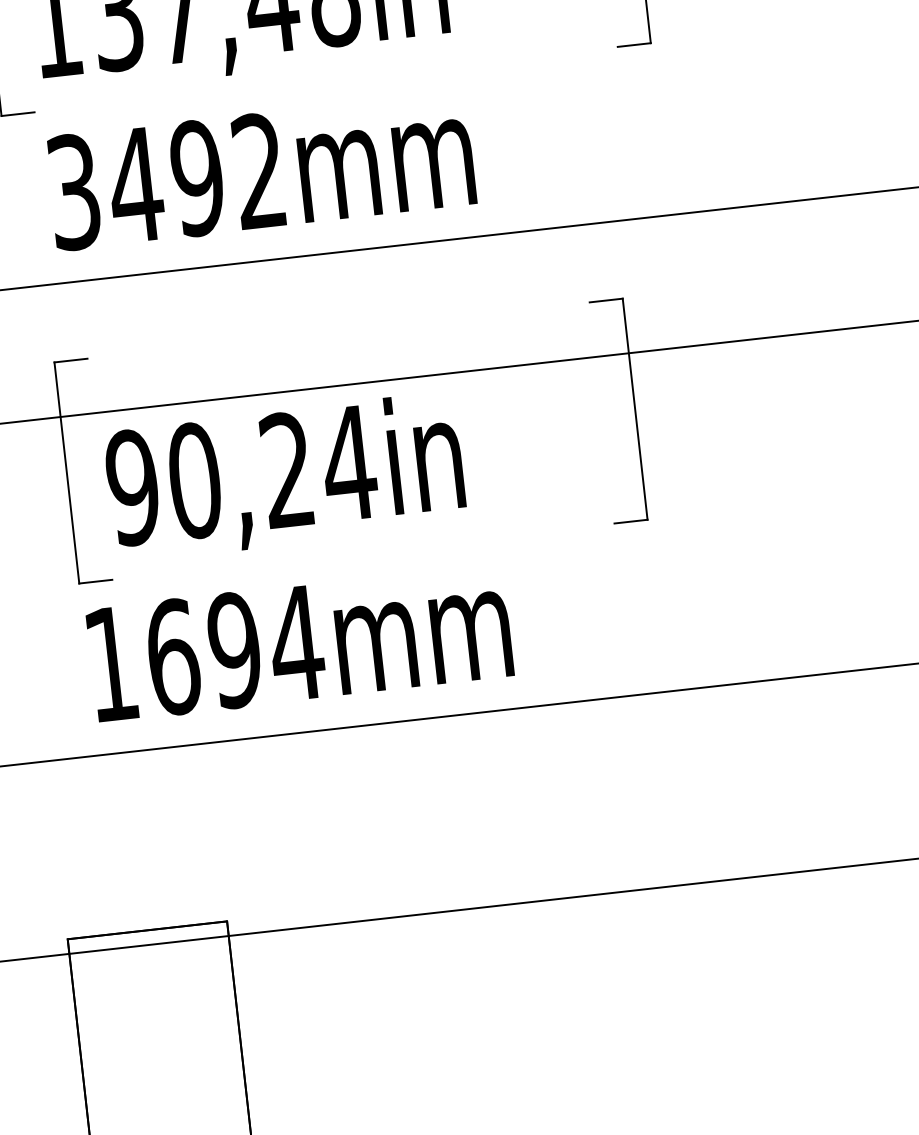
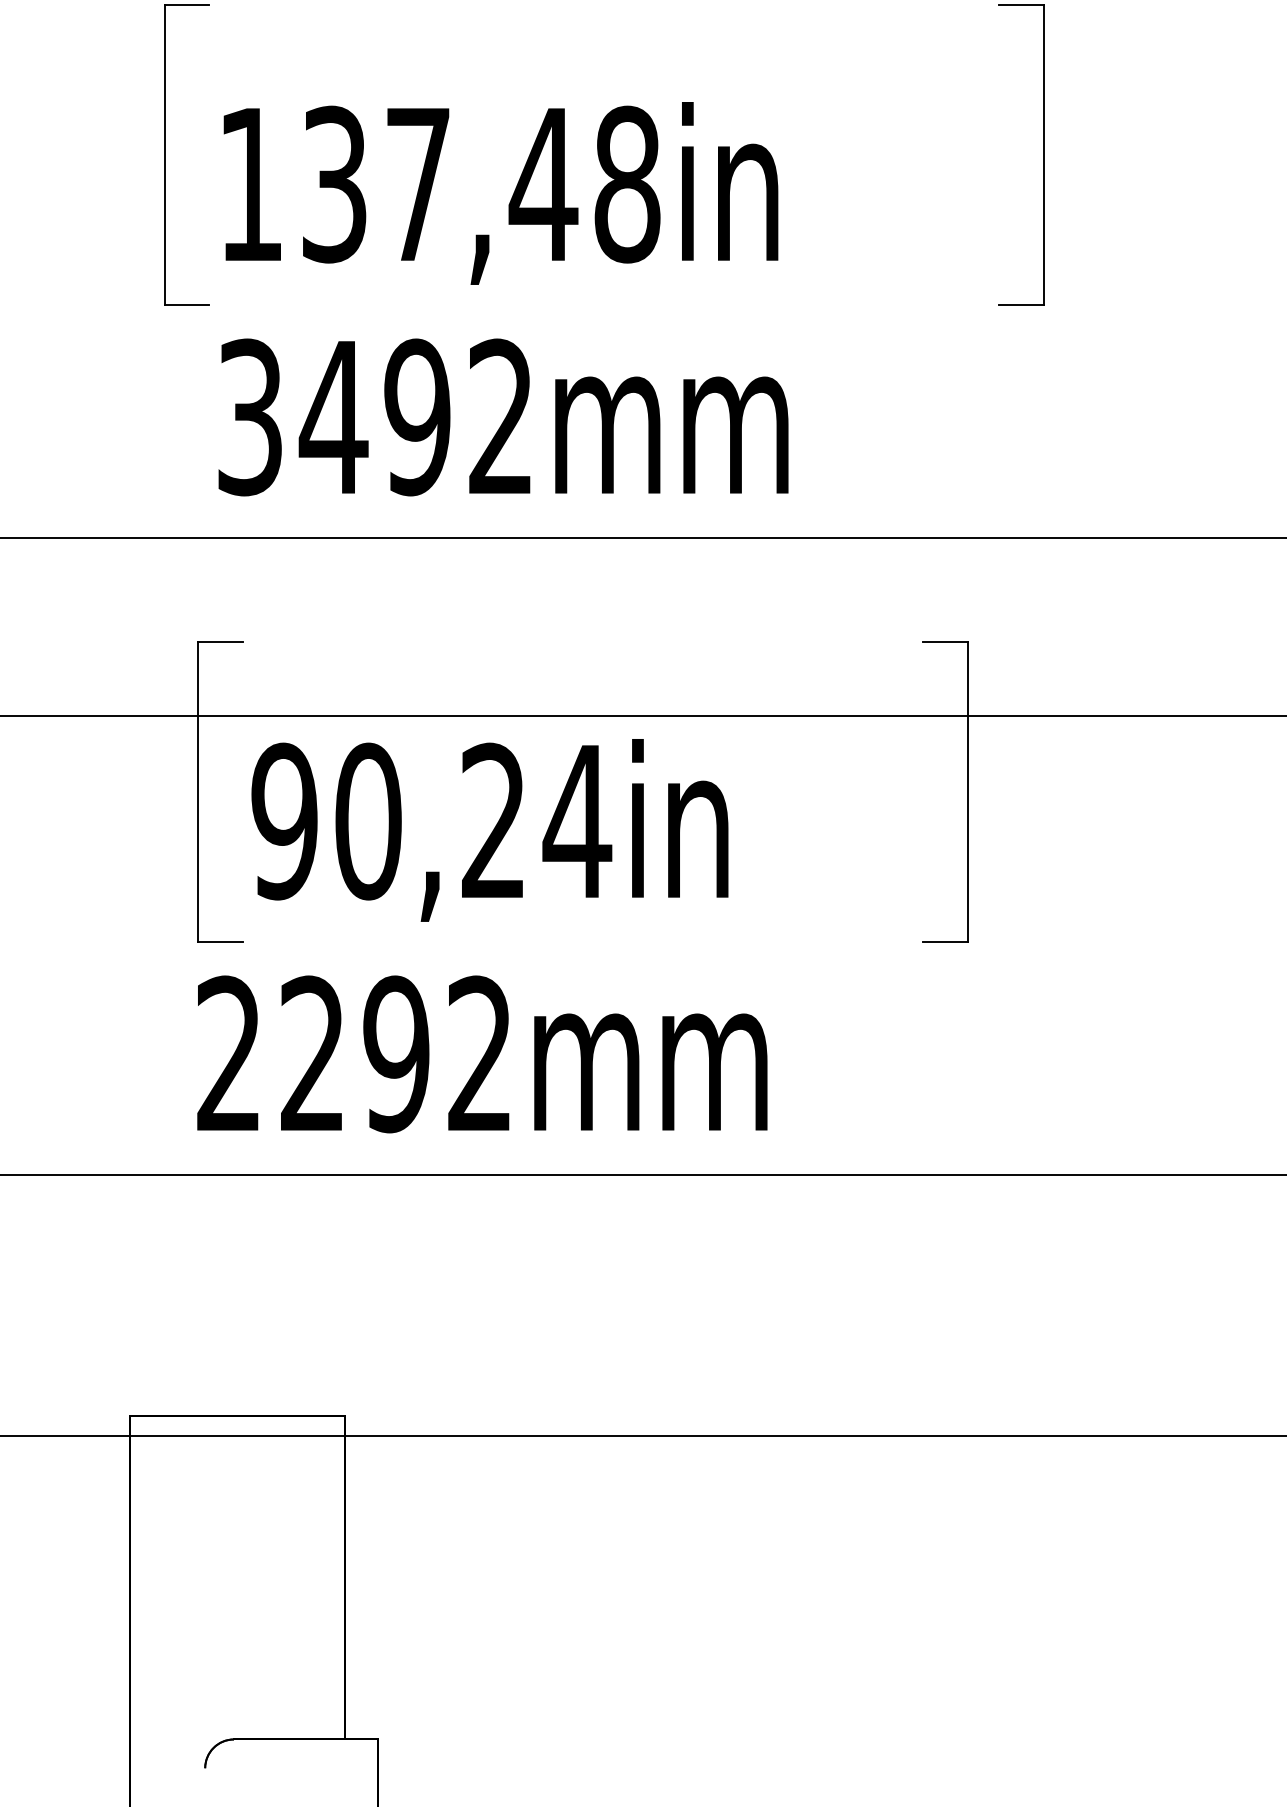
text: (204, 653) -> (355, 1054), 1694mm -> 2292mm

